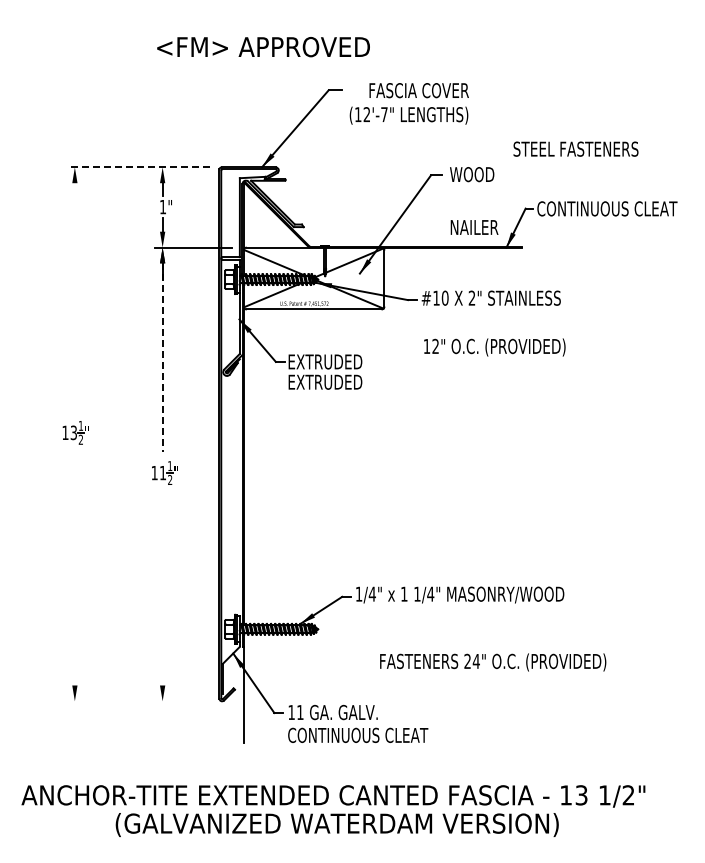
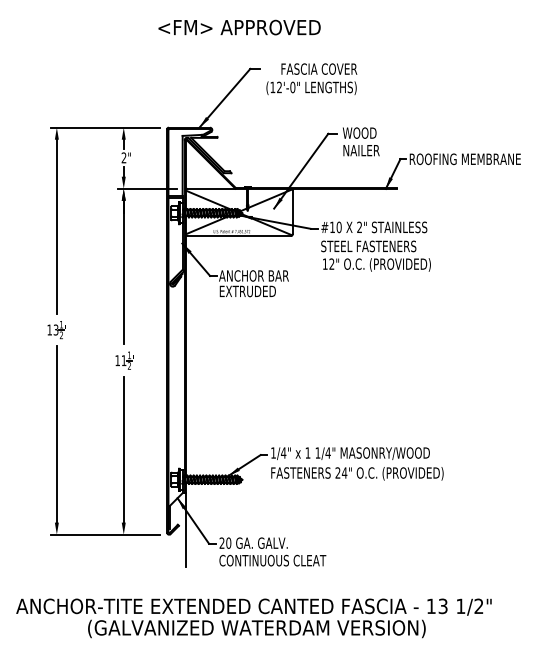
text: (263, 47) -> (239, 27), moved
text: (384, 114) -> (292, 87), (12'-7" -> (12'-0"
text: (575, 148) -> (368, 245), moved
line: (137, 167) -> (104, 127), dashed -> solid
text: (162, 206) -> (123, 157), 1" -> 2"
text: (610, 208) -> (465, 159), CONTINUOUS CLEAT -> ROOFING MEMBRANE
text: (474, 227) -> (361, 150), moved
line: (74, 297) -> (56, 226), added
line: (162, 358) -> (123, 273), dashed -> solid
text: (333, 361) -> (254, 275), EXTRUDED -> ANCHOR BAR
line: (74, 569) -> (56, 434), added
line: (162, 589) -> (123, 449), added
text: (493, 662) -> (357, 473), moved
line: (137, 701) -> (104, 534), added
text: (295, 712) -> (225, 543), 11 -> 20

